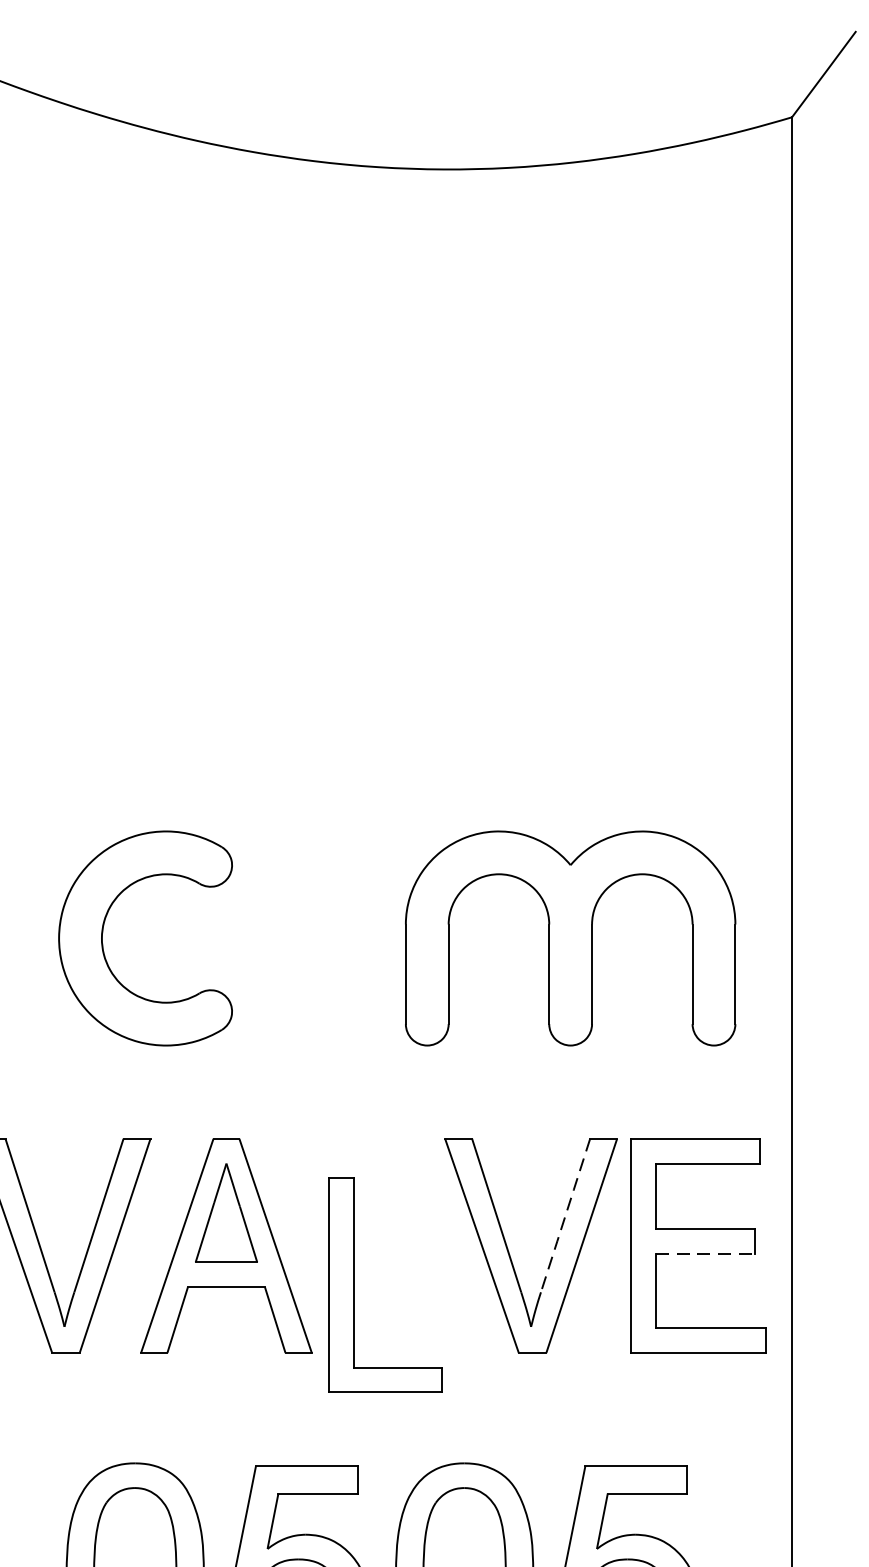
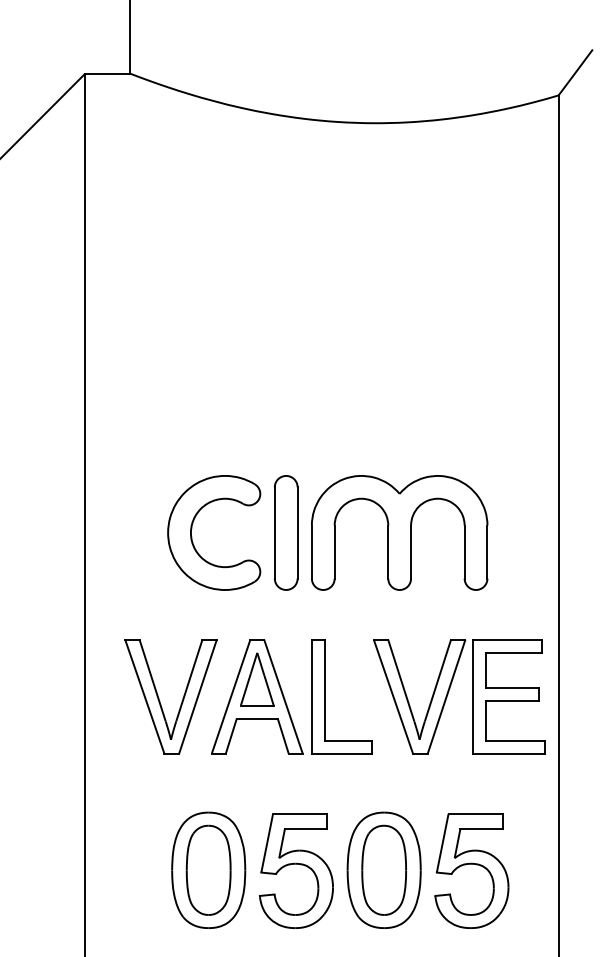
part: (281, 937) -> (286, 532), added
part: (570, 937) -> (399, 532), moved
line: (564, 1217) -> (437, 681), dashed -> solid
line: (705, 1254) -> (512, 701), dashed -> solid
part: (354, 1284) -> (325, 696), moved

